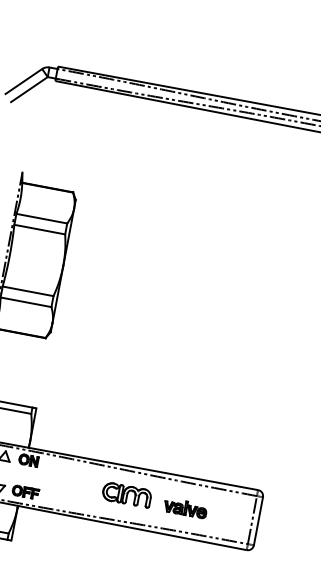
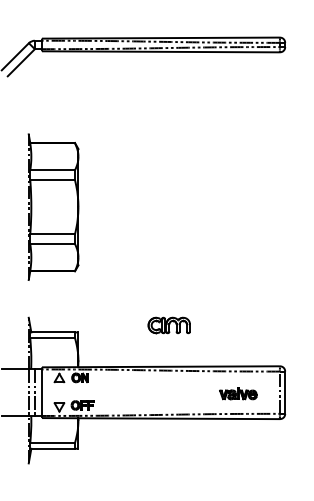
part: (126, 494) -> (168, 325), moved
part: (185, 508) -> (238, 393), moved

